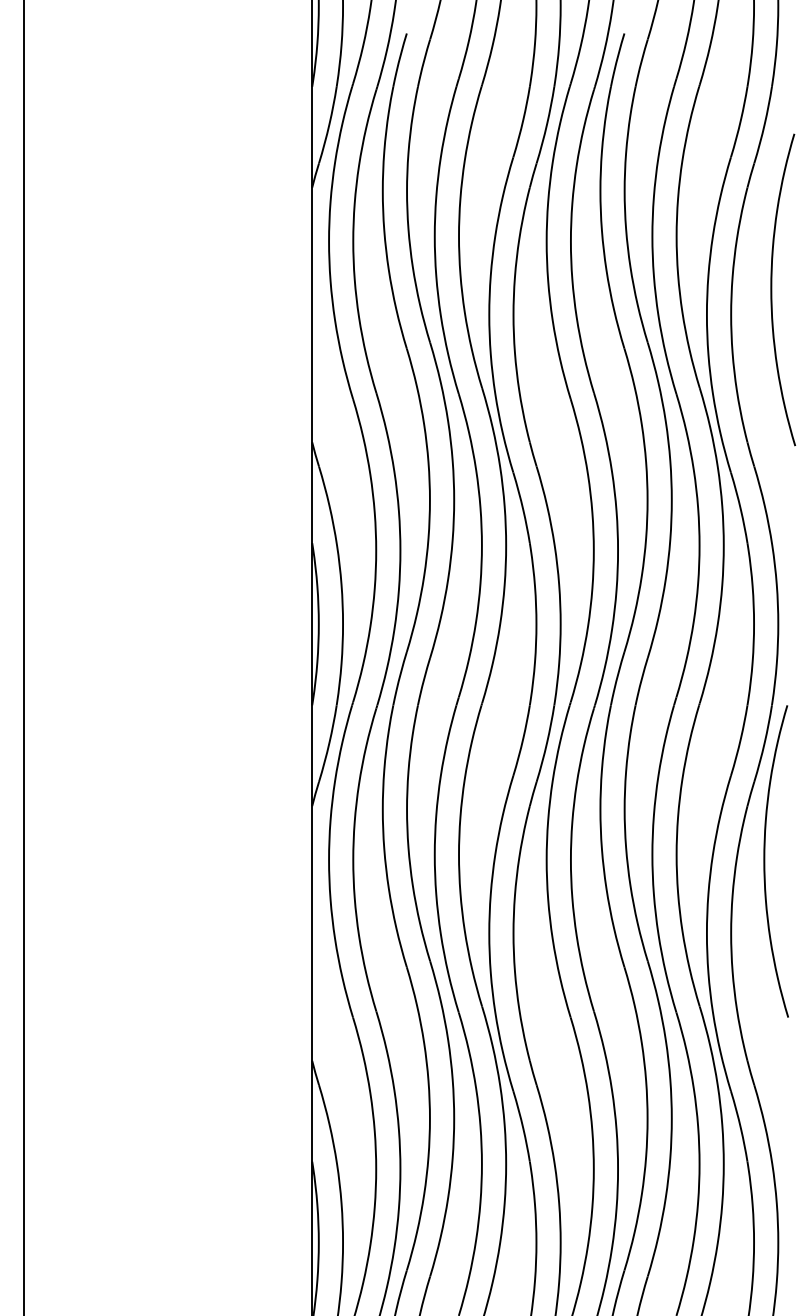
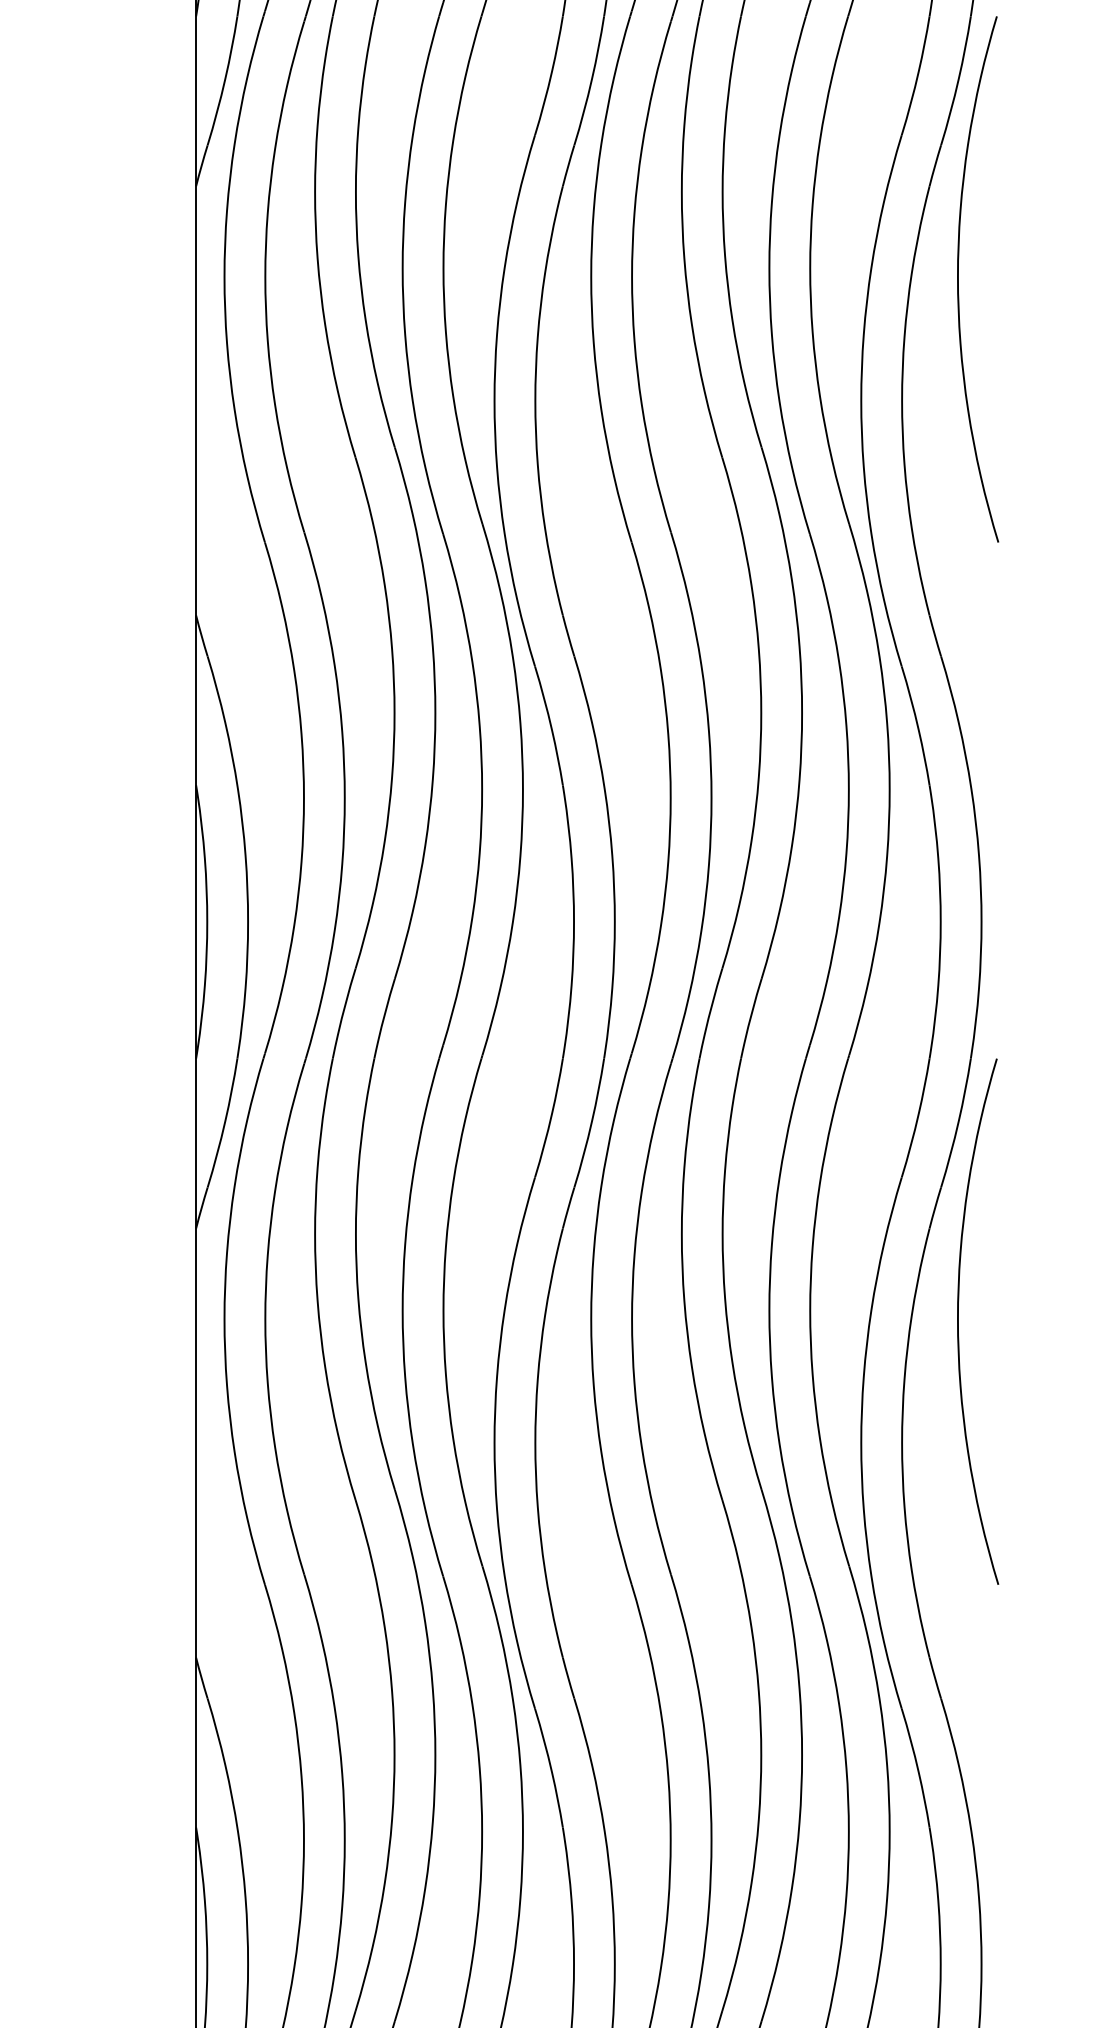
curve: (772, 289) -> (959, 278), moved

